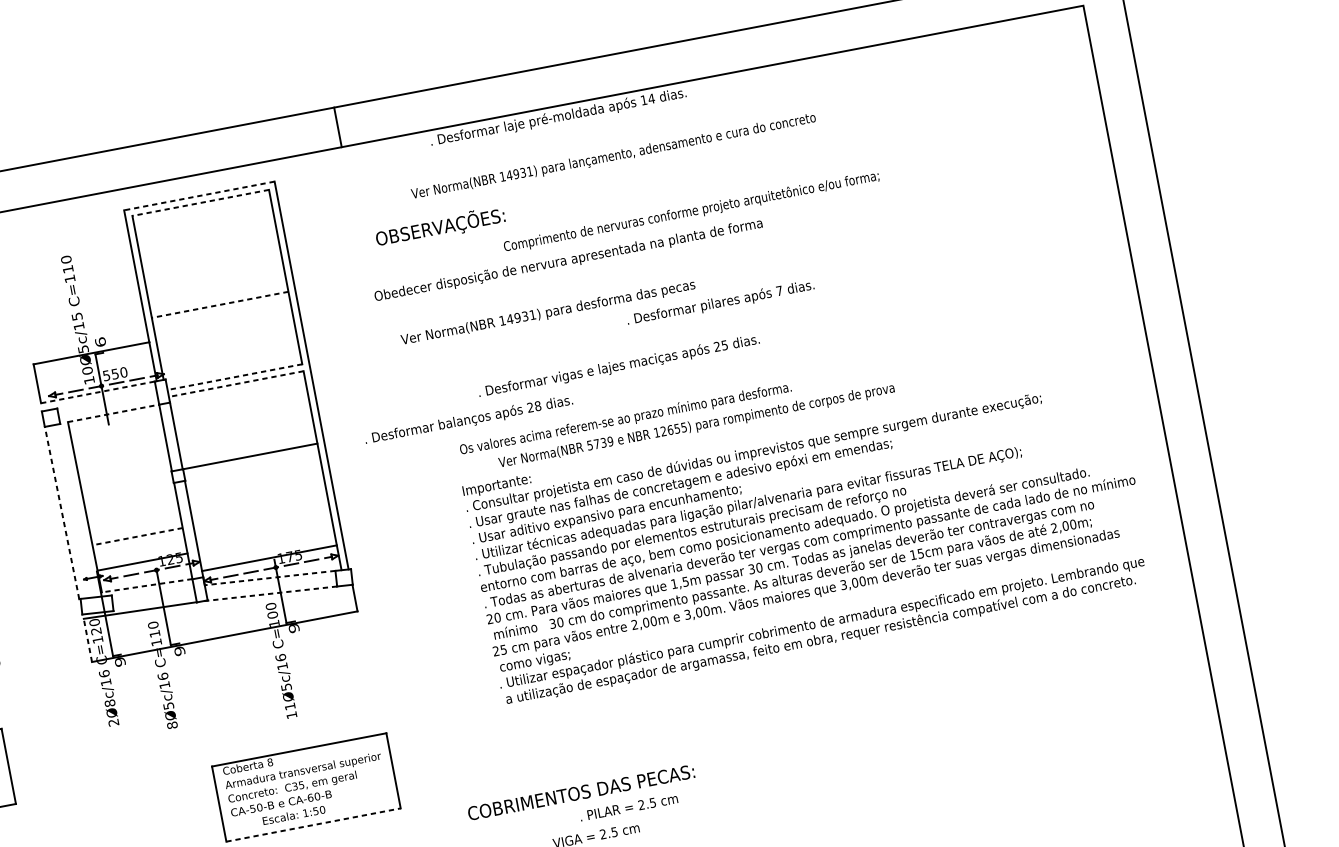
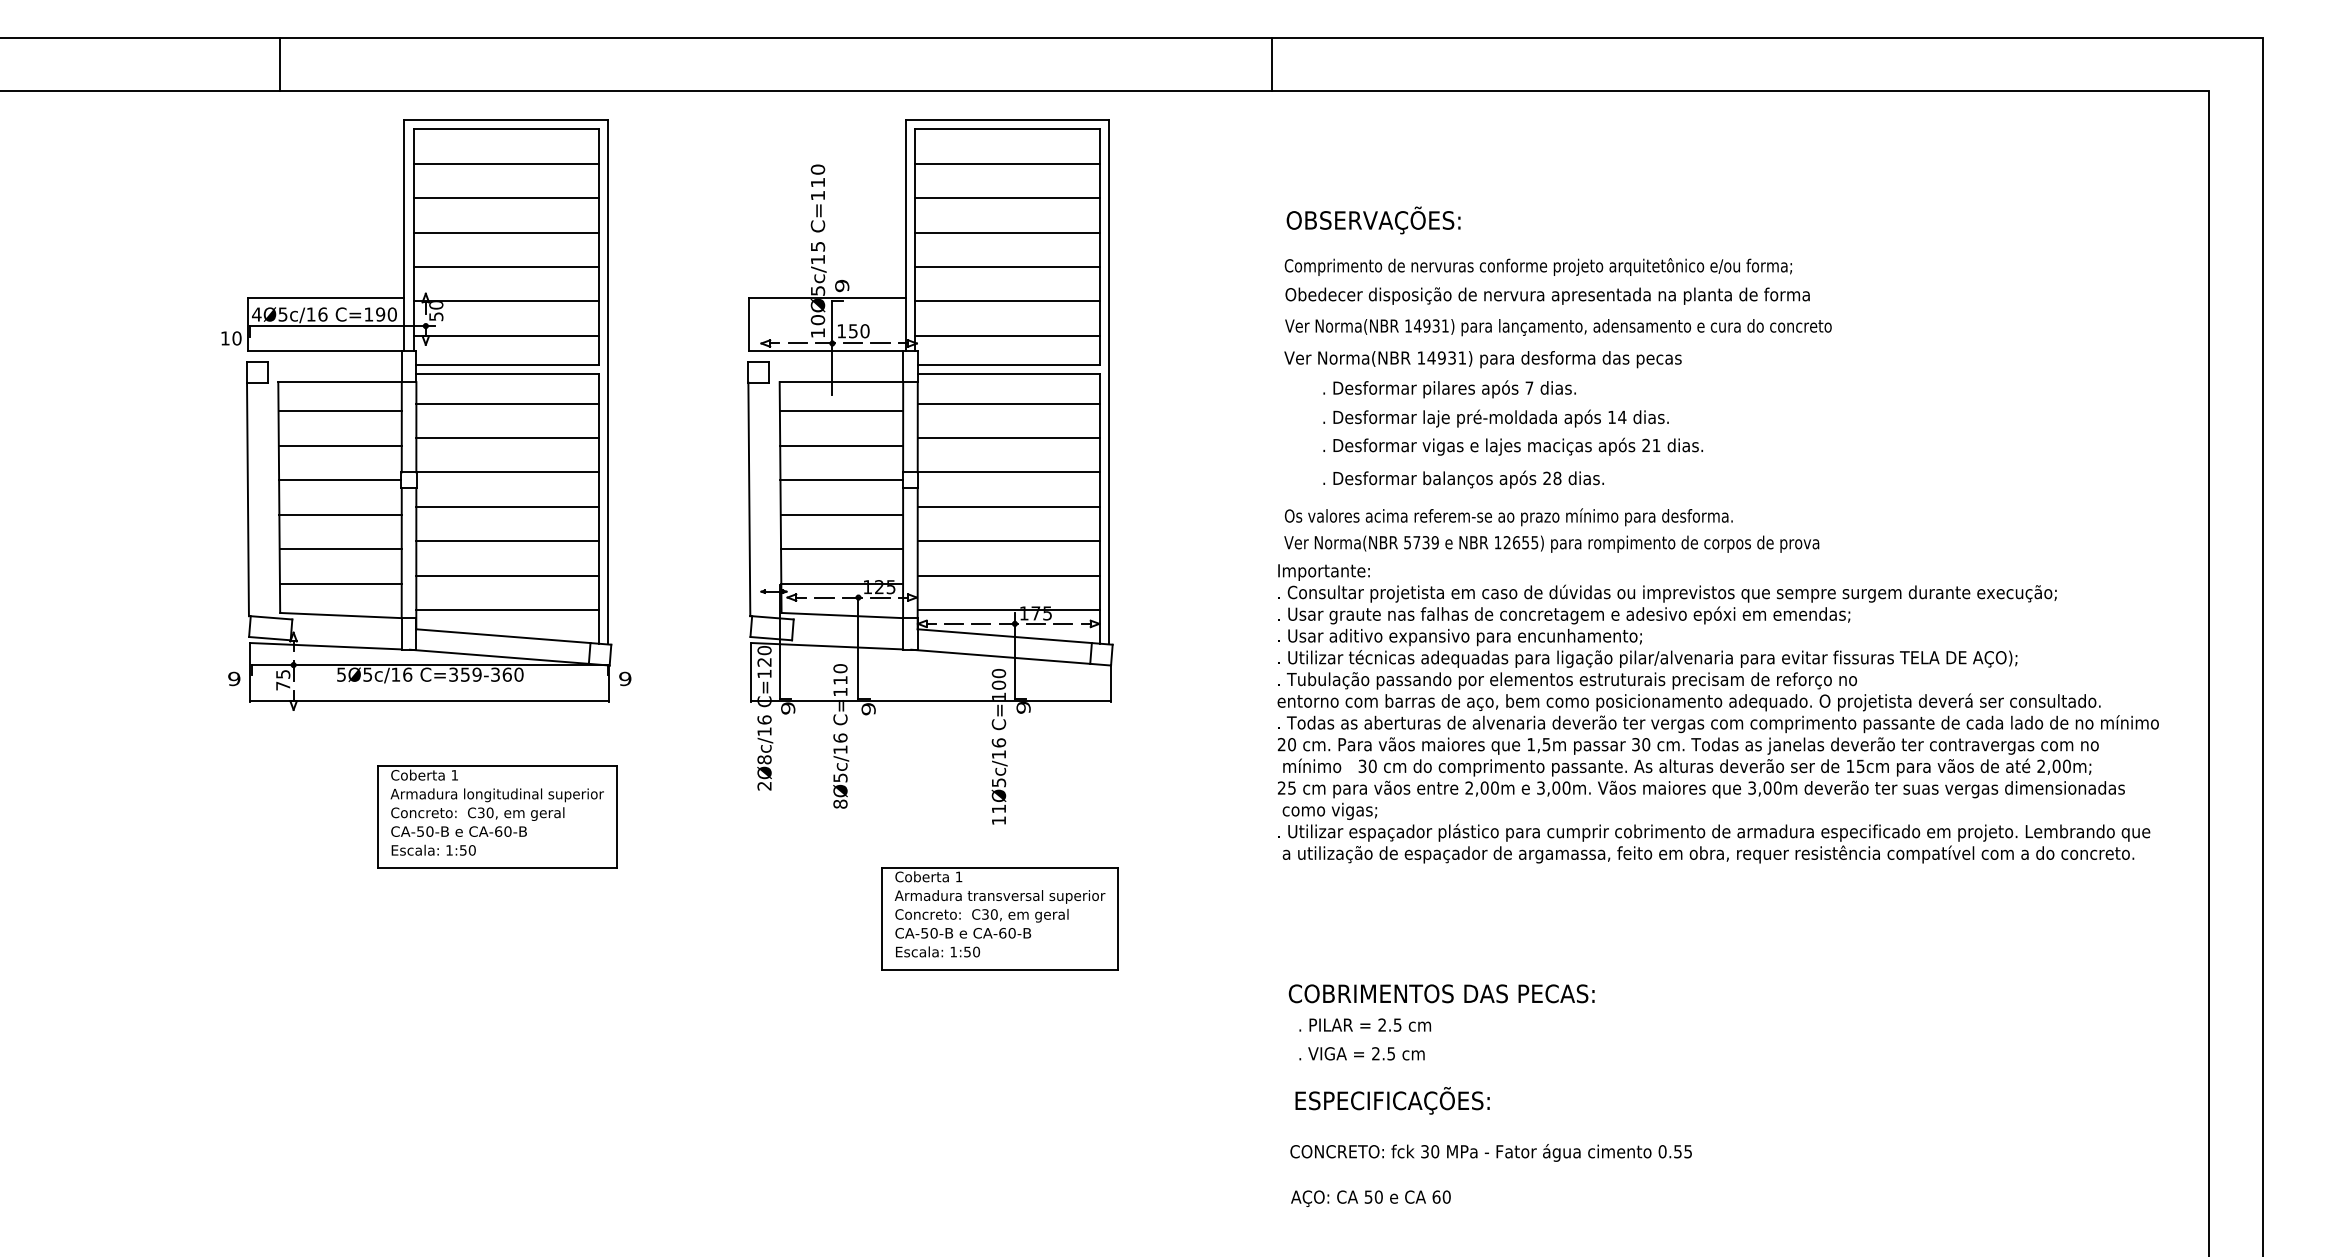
text: (558, 117) -> (1495, 418), moved
line: (337, 127) -> (1271, 64), moved
text: (613, 156) -> (1558, 327), moved
line: (199, 195) -> (1007, 119), dashed -> solid
line: (200, 202) -> (1007, 128), dashed -> solid
text: (690, 211) -> (1537, 266), moved
text: (440, 227) -> (1373, 220), moved
line: (205, 228) -> (1007, 163), added
line: (210, 254) -> (1007, 198), added
text: (568, 260) -> (1547, 295), moved
line: (215, 279) -> (1007, 232), added
text: (720, 303) -> (1449, 389), moved
line: (220, 304) -> (1007, 266), dashed -> solid
text: (547, 313) -> (1482, 359), moved
line: (224, 330) -> (1007, 301), added
text: (100, 341) -> (842, 285), 6 -> 9
text: (724, 345) -> (1656, 445), 25 -> 21
line: (229, 355) -> (1007, 335), added
text: (106, 375) -> (841, 331), 550 -> 150
line: (234, 377) -> (1008, 365), dashed -> solid
line: (235, 384) -> (1008, 374), dashed -> solid
line: (98, 392) -> (826, 350), dashed -> solid
line: (240, 405) -> (1008, 403), added
line: (113, 413) -> (841, 382), dashed -> solid
text: (468, 420) -> (1463, 479), moved
text: (696, 425) -> (1551, 543), moved
line: (245, 431) -> (1008, 438), added
line: (117, 435) -> (841, 411), added
line: (122, 460) -> (841, 445), added
line: (254, 481) -> (1008, 506), added
line: (127, 486) -> (841, 480), added
line: (259, 507) -> (1008, 541), added
line: (132, 511) -> (841, 514), added
line: (62, 513) -> (749, 499), dashed -> solid
line: (264, 532) -> (1008, 575), added
line: (137, 537) -> (841, 549), dashed -> solid
line: (269, 578) -> (1004, 636), dashed -> solid
line: (147, 585) -> (842, 615), dashed -> solid
line: (269, 593) -> (1000, 656), dashed -> solid
line: (87, 639) -> (751, 671), dashed -> solid
text: (269, 762) -> (958, 876), 8 -> 1
text: (301, 785) -> (993, 914), C35, -> C30,
text: (581, 792) -> (1441, 993), moved
text: (628, 807) -> (1364, 1024), moved
text: (293, 815) -> (937, 951), moved
line: (313, 825) -> (999, 969), dashed -> solid

